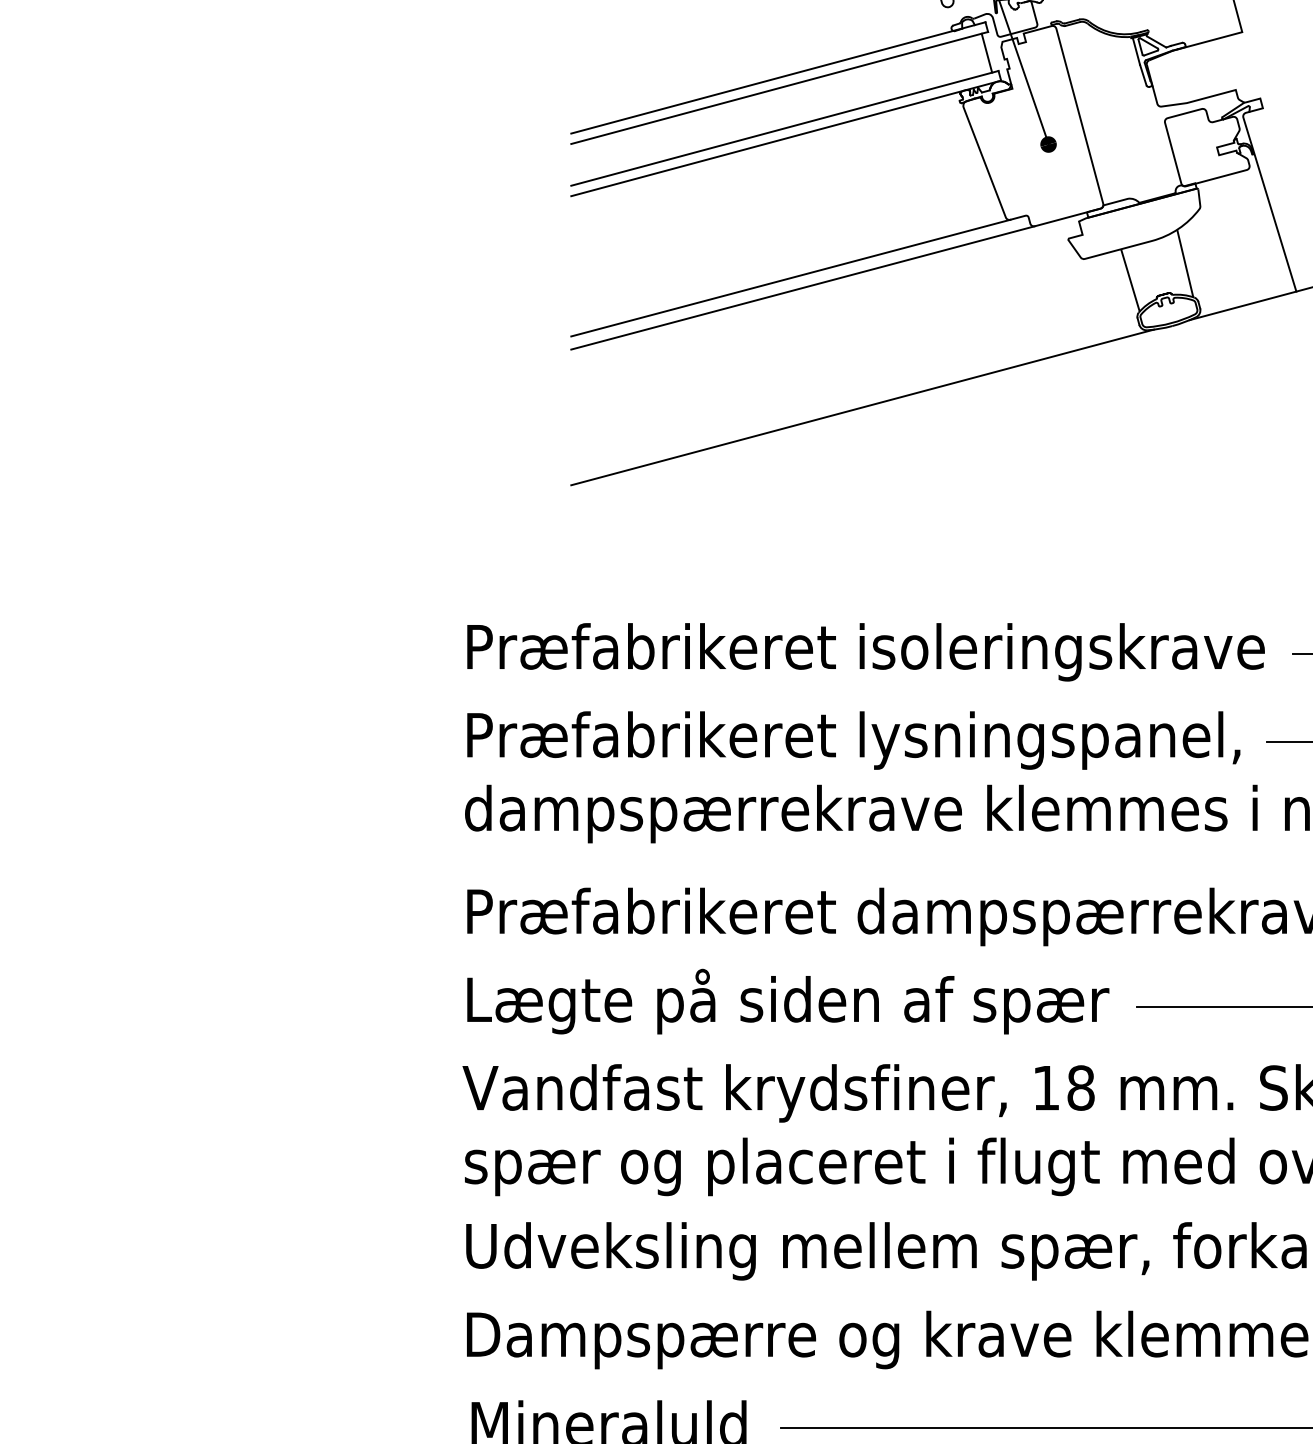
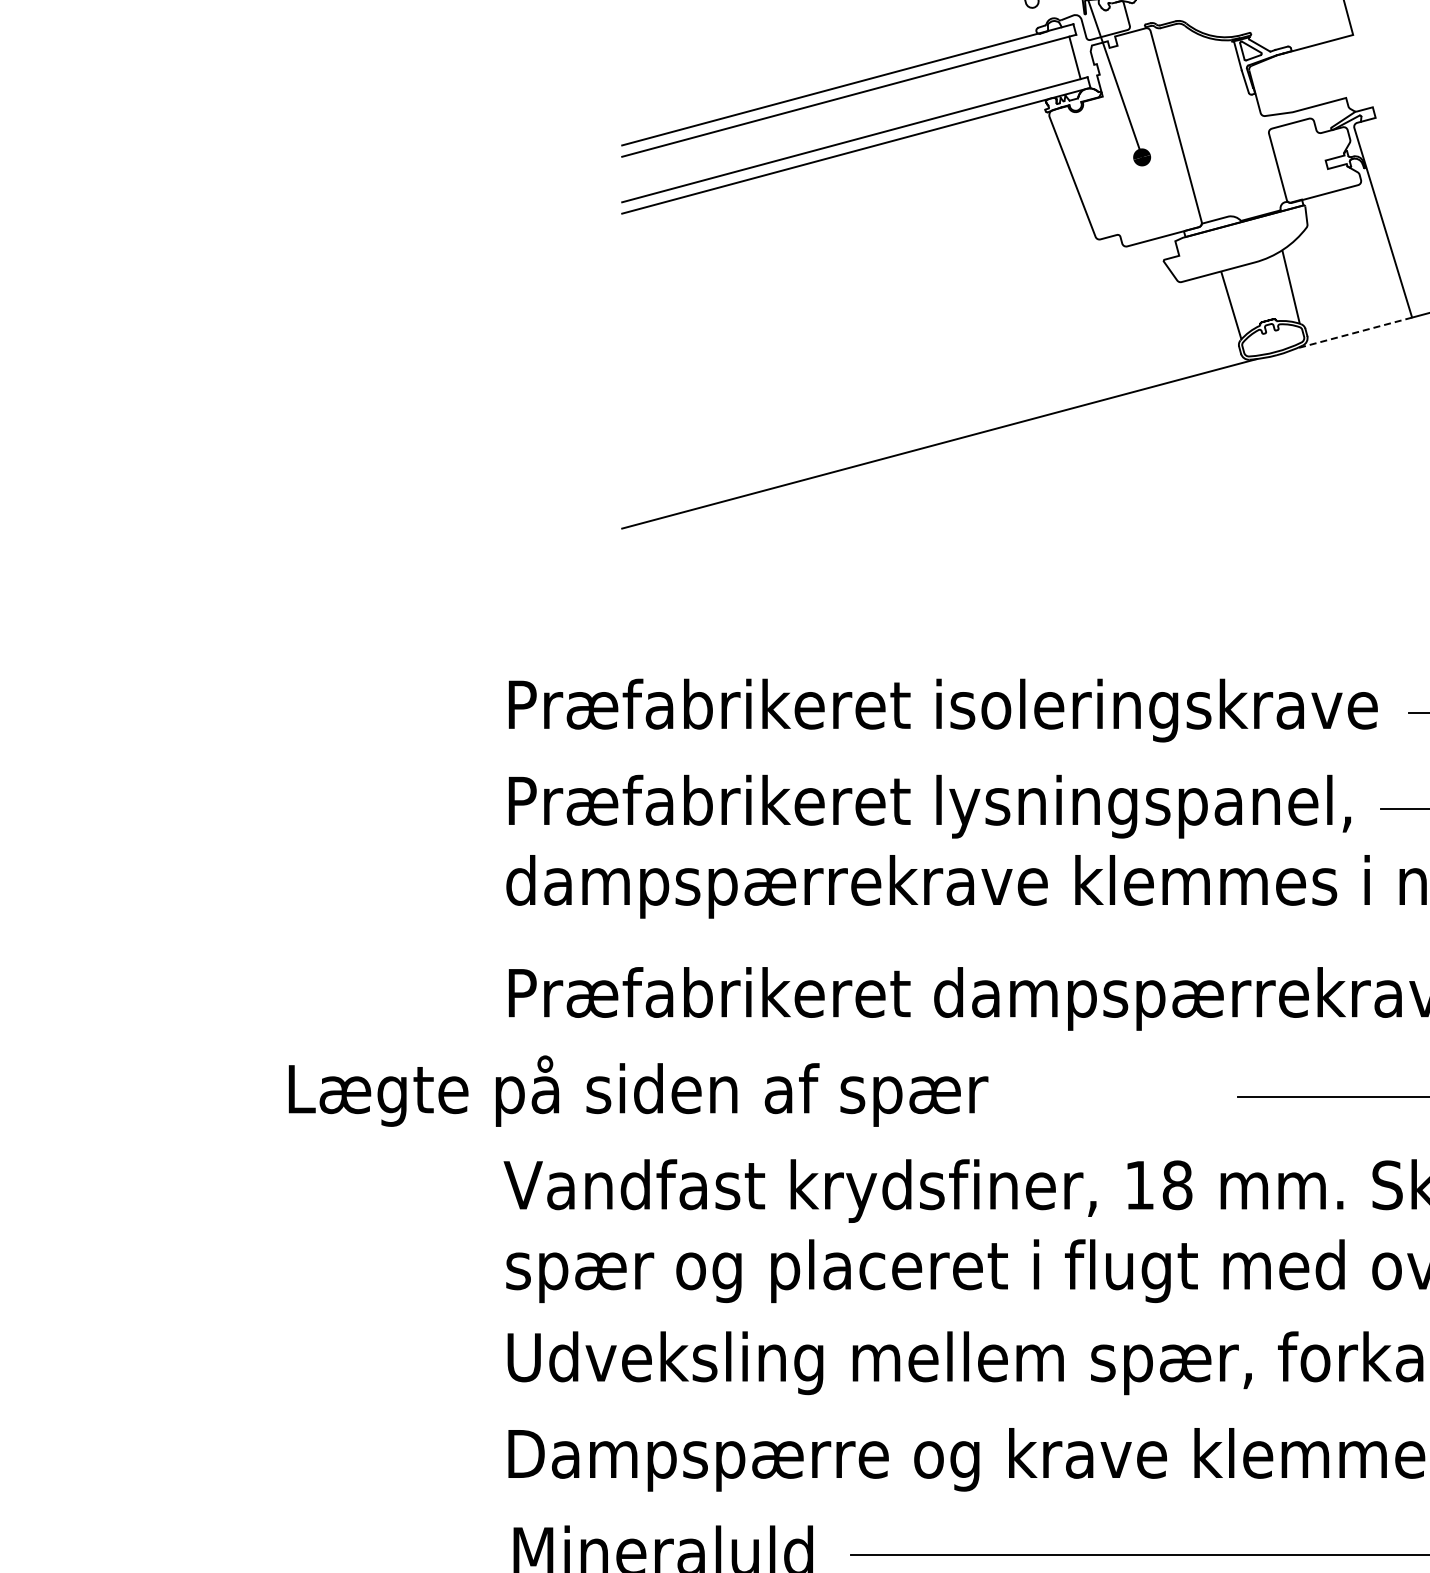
line: (790, 277) -> (861, 302), removed
line: (802, 287) -> (874, 313), removed
line: (1242, 306) -> (1353, 333), solid -> dashed
text: (788, 1001) -> (638, 1090), moved

